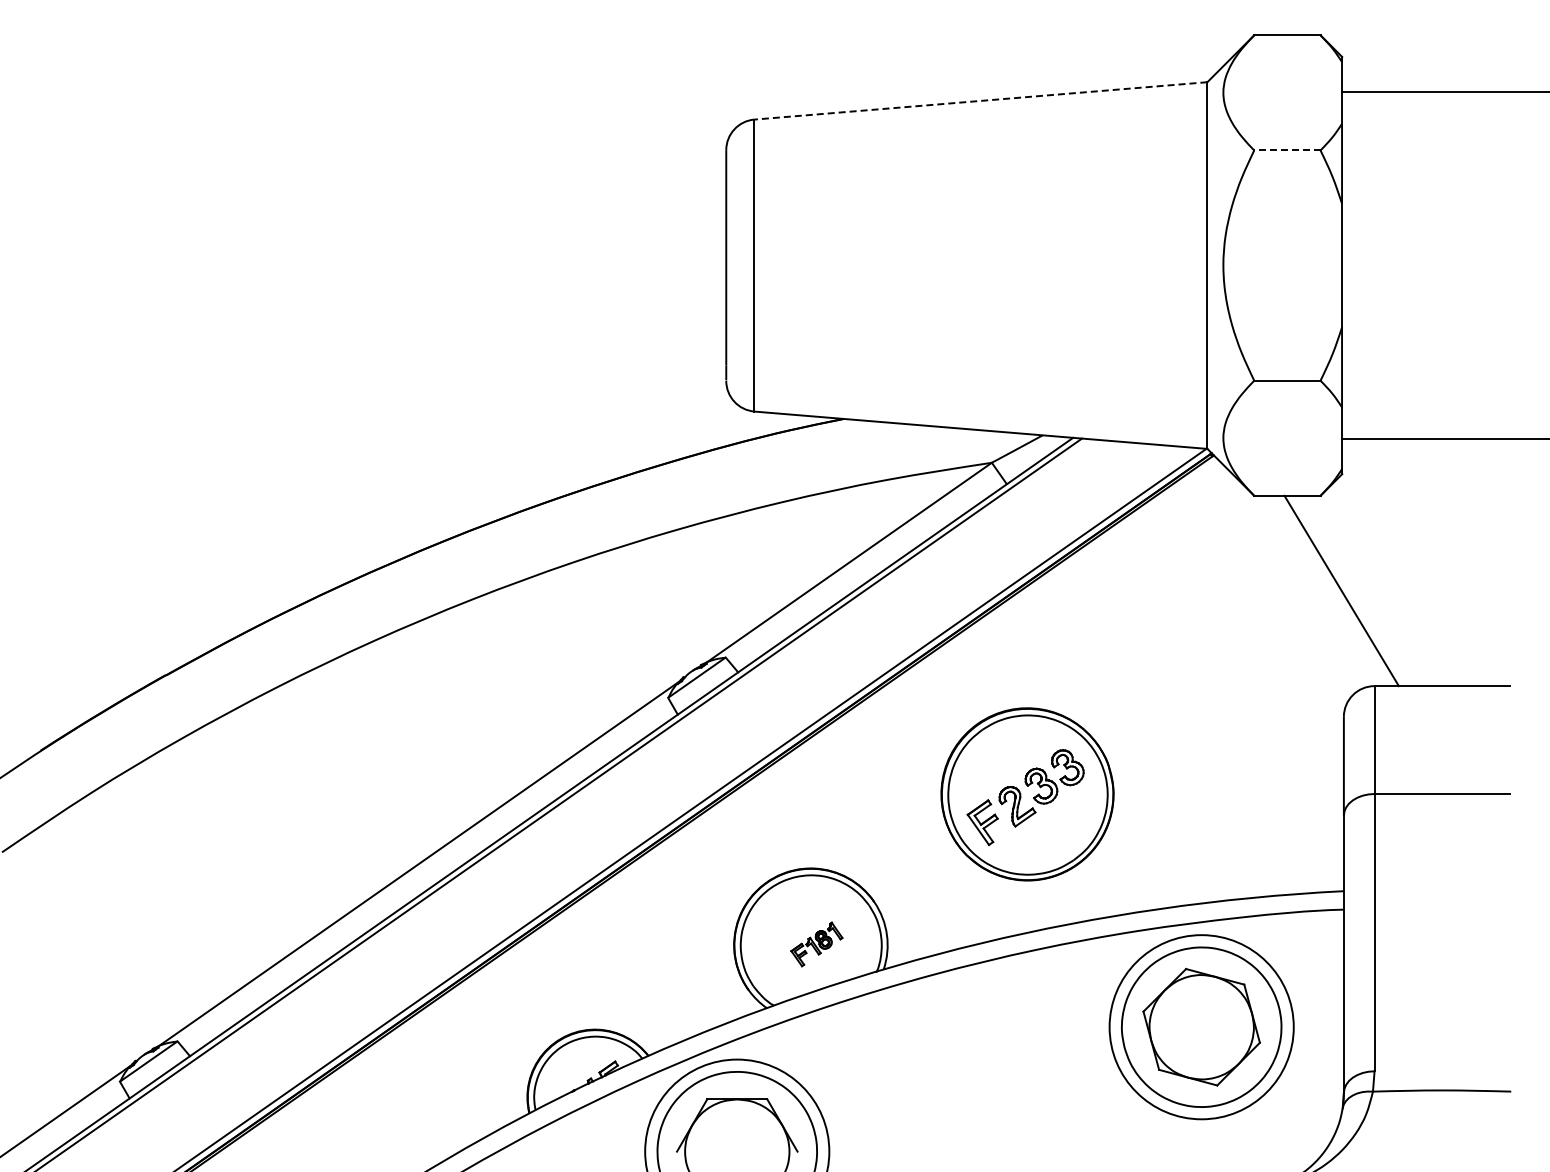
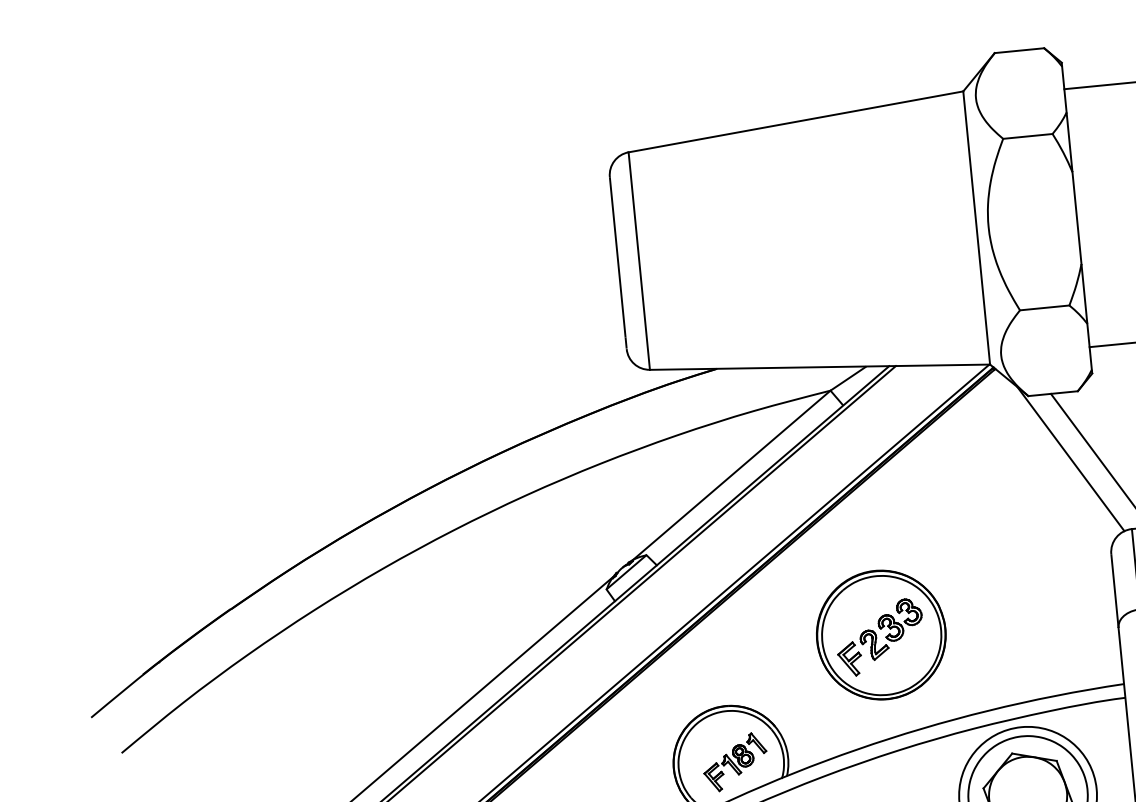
line: (980, 100) -> (795, 121), dashed -> solid
line: (1286, 150) -> (1027, 136), dashed -> solid
line: (1302, 584) -> (1070, 458), added
part: (816, 944) -> (735, 762), size x1.67

